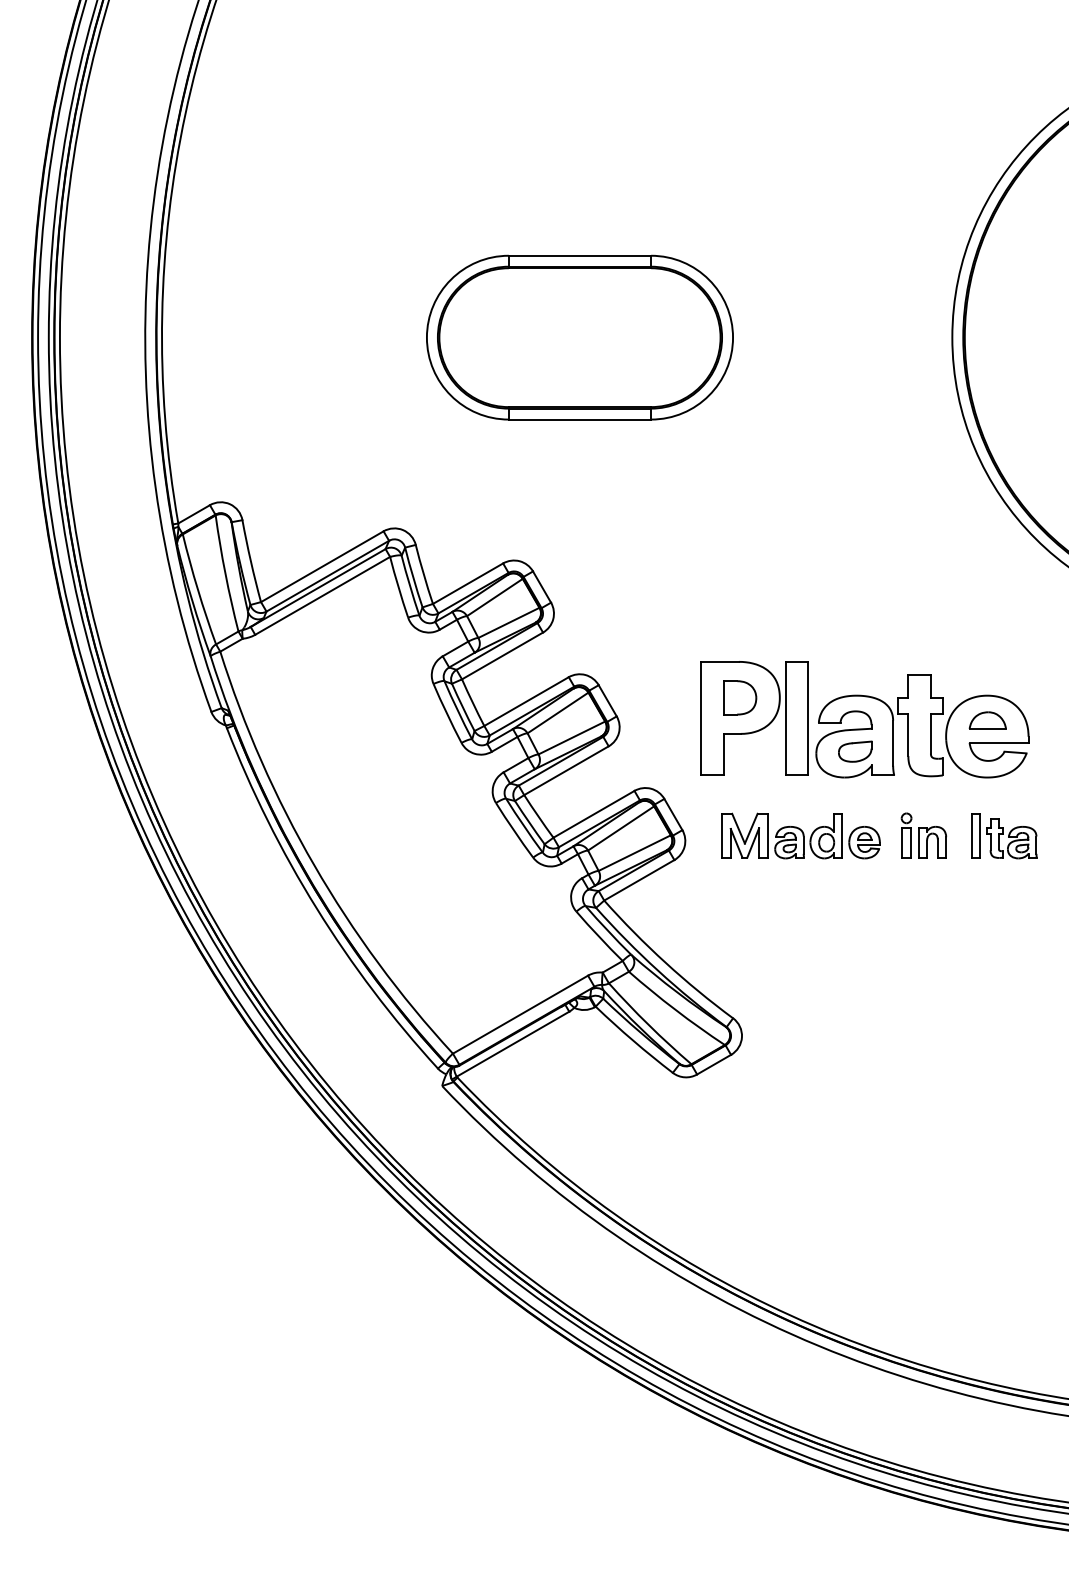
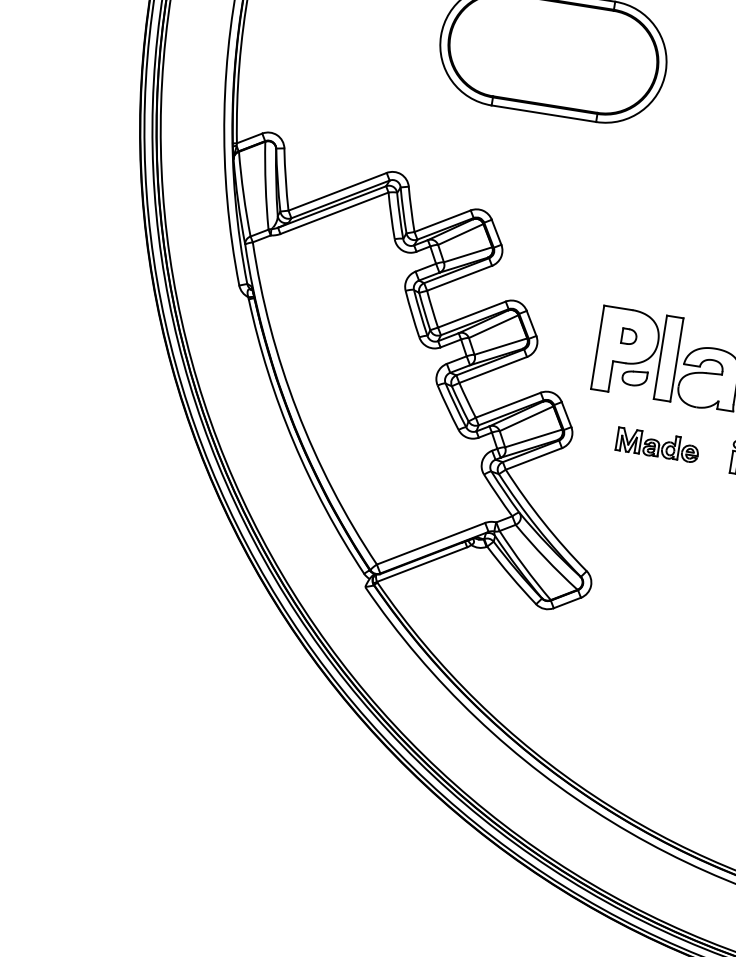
part: (740, 697) -> (629, 336), size x0.6
part: (855, 751) -> (634, 377), moved
part: (800, 835) -> (657, 444), size x0.7

